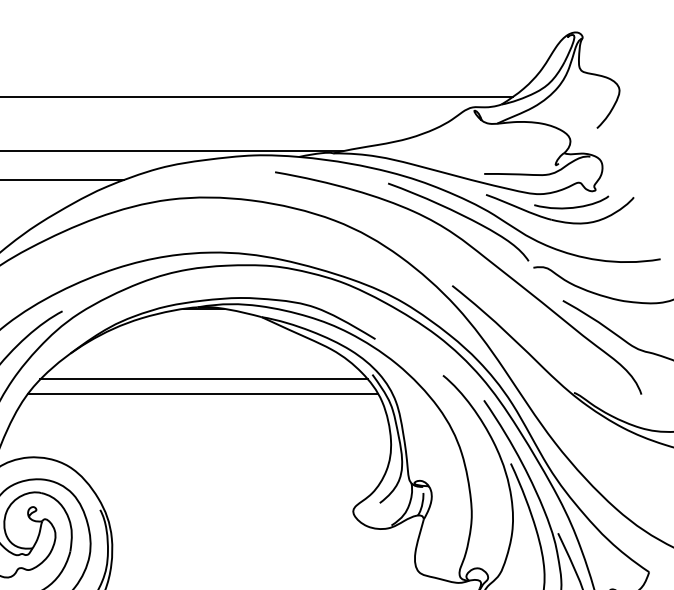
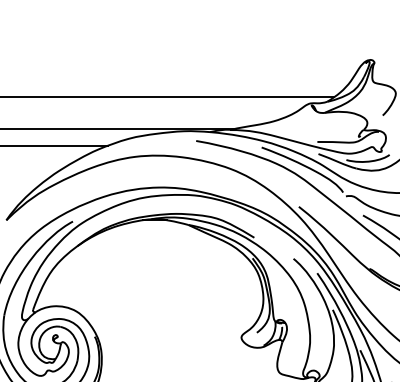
line: (204, 380) -> (155, 261), removed
line: (203, 393) -> (154, 269), removed

